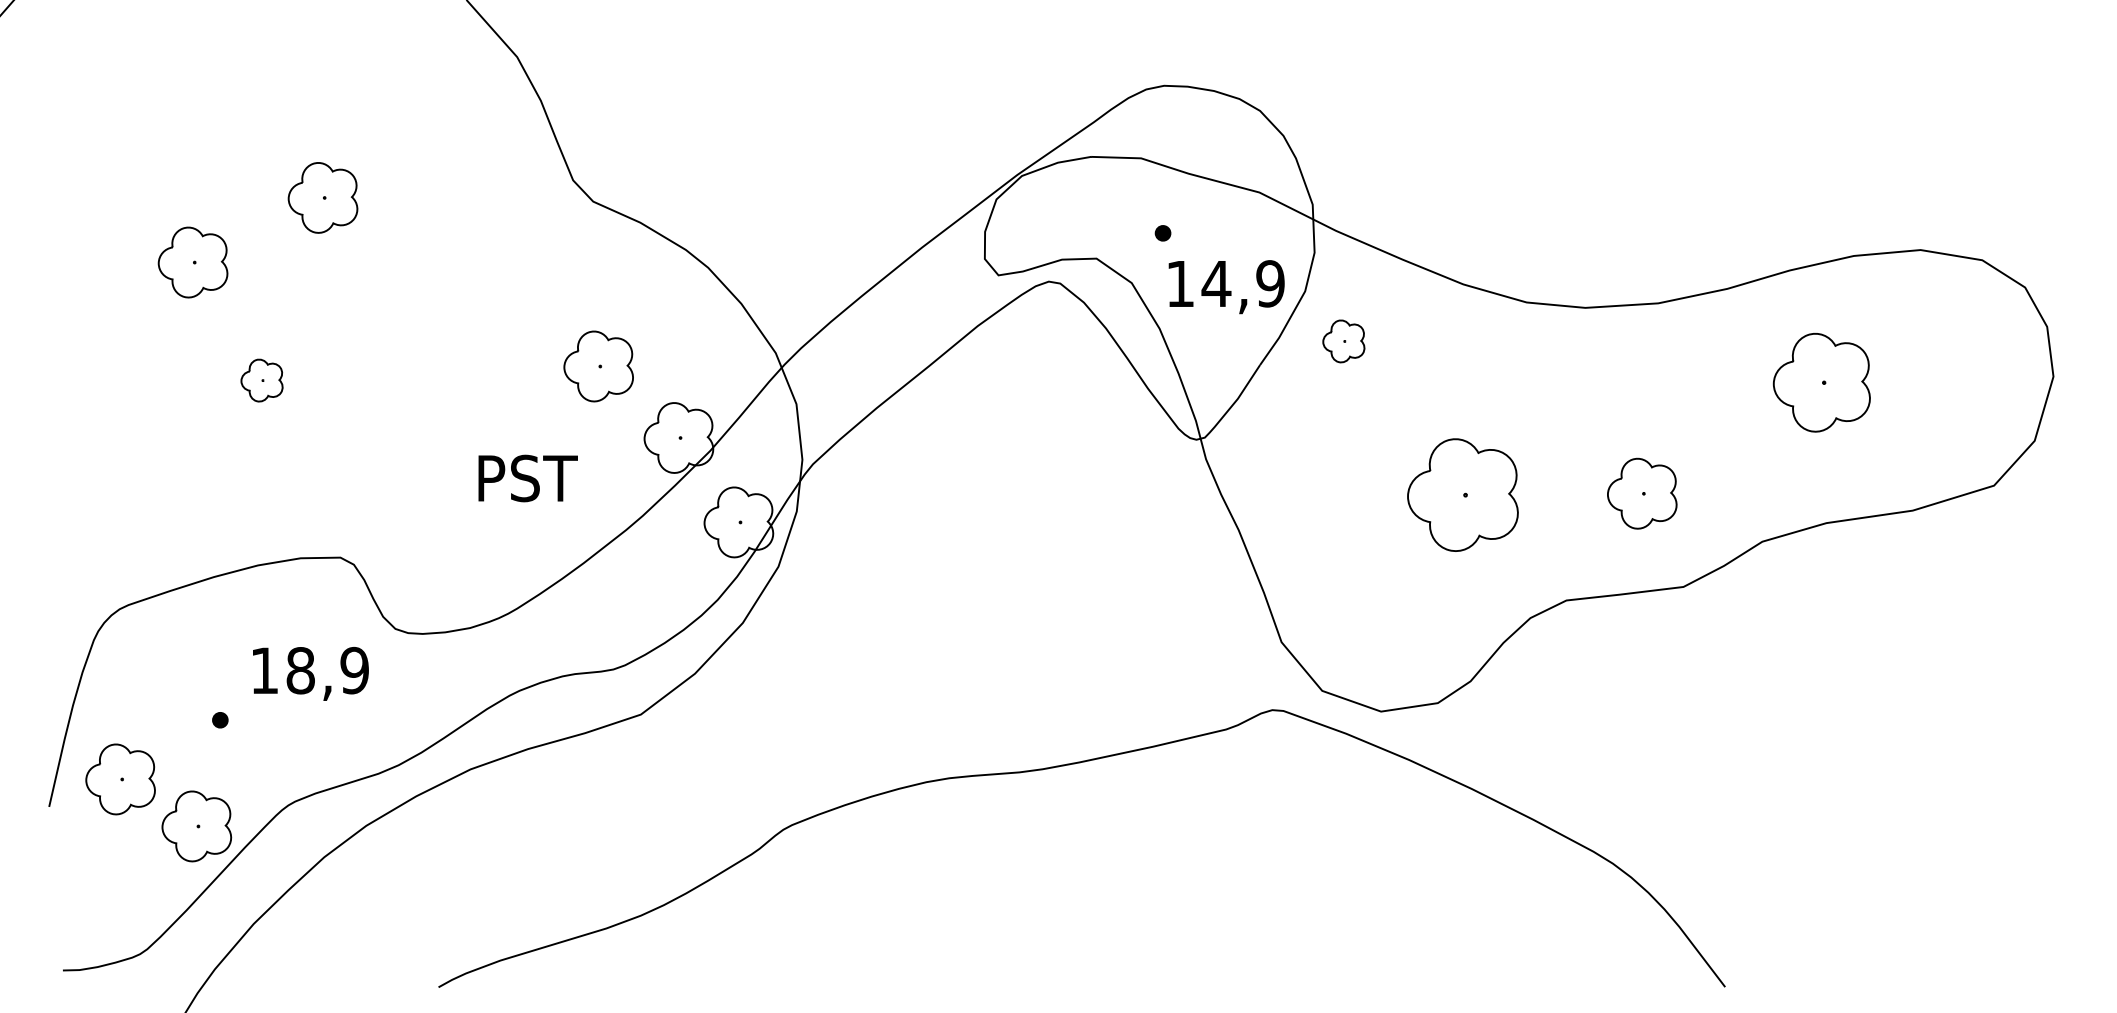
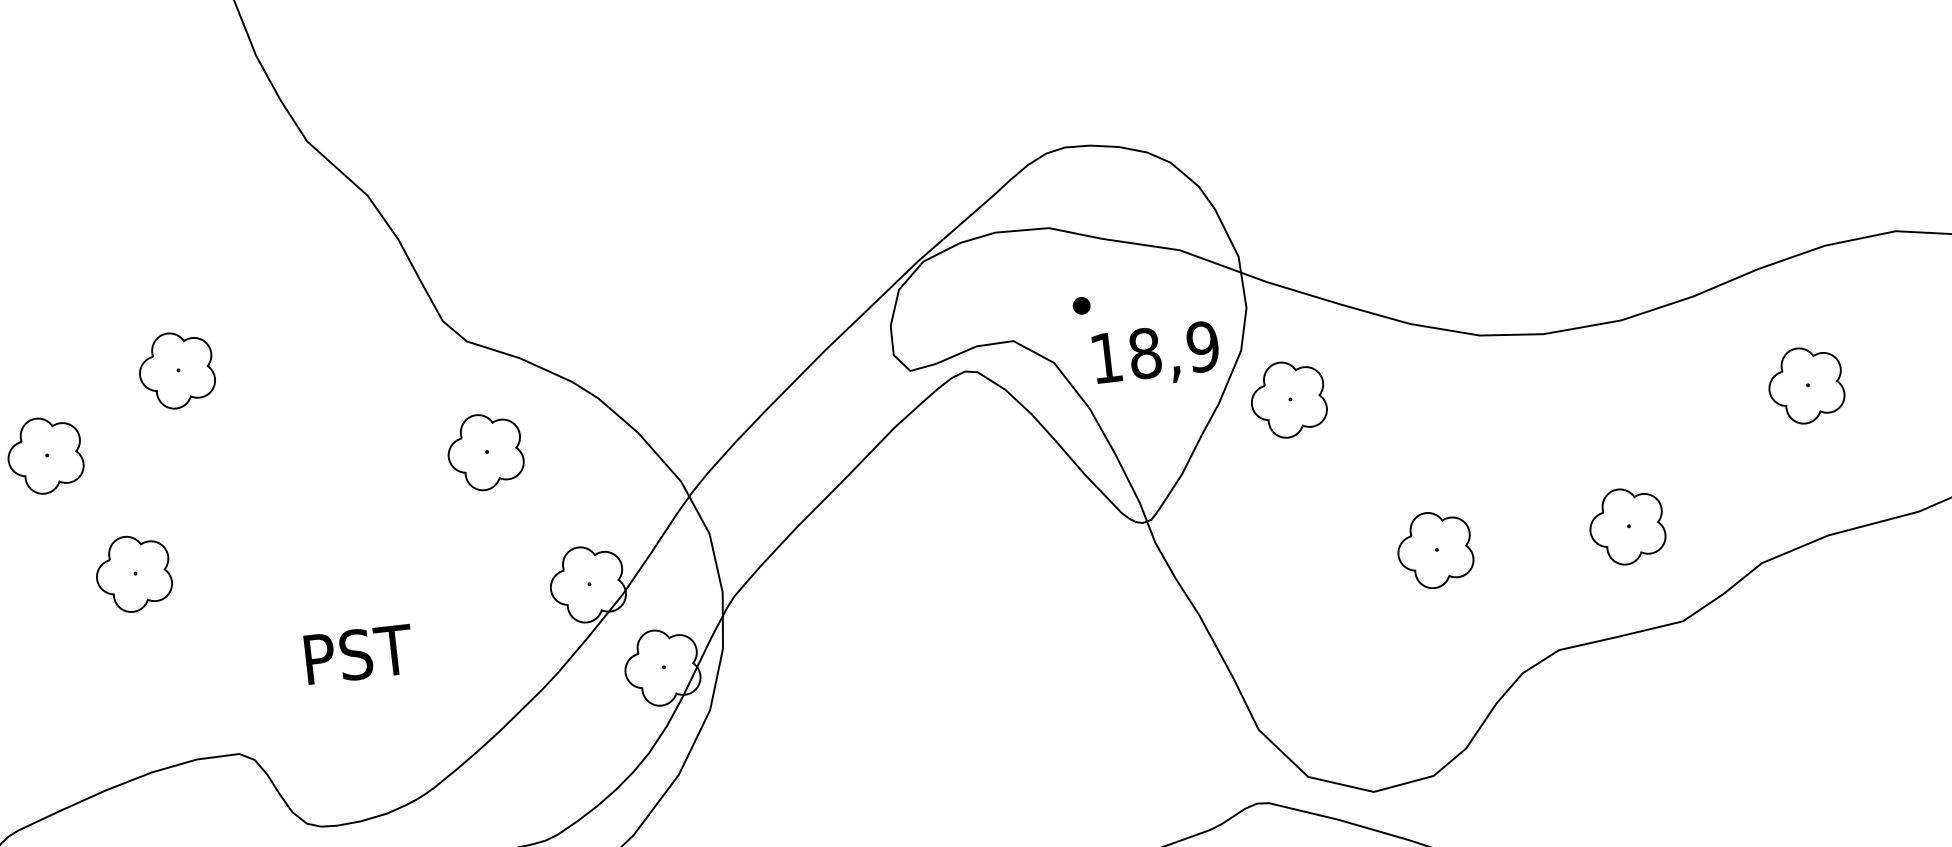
text: (1216, 283) -> (1145, 353), 14,9 -> 18,9
part: (1343, 341) -> (1288, 399), size x1.67
part: (598, 366) -> (485, 452), moved
part: (261, 380) -> (133, 573), size x1.67
part: (1821, 382) -> (1805, 385), size x0.71
text: (527, 478) -> (358, 654), moved
part: (1462, 495) -> (1434, 550), size x0.62

